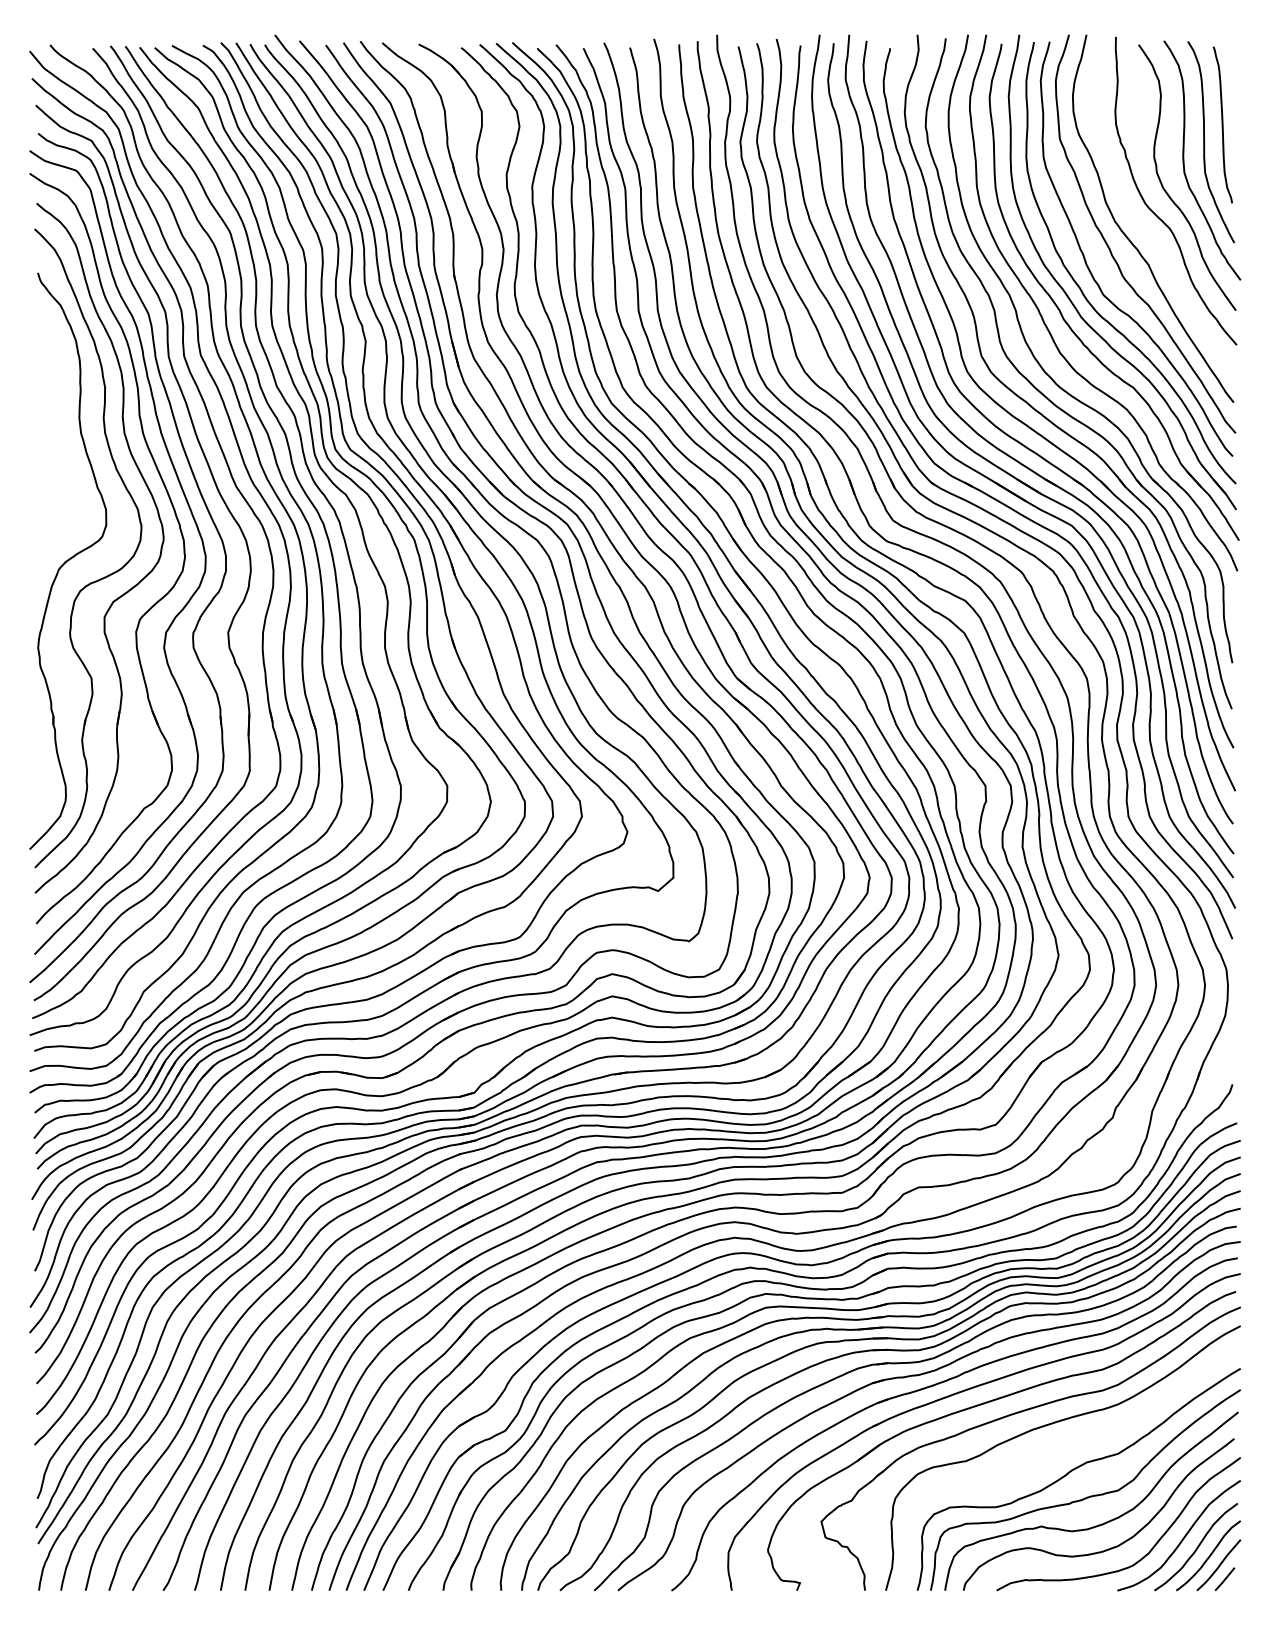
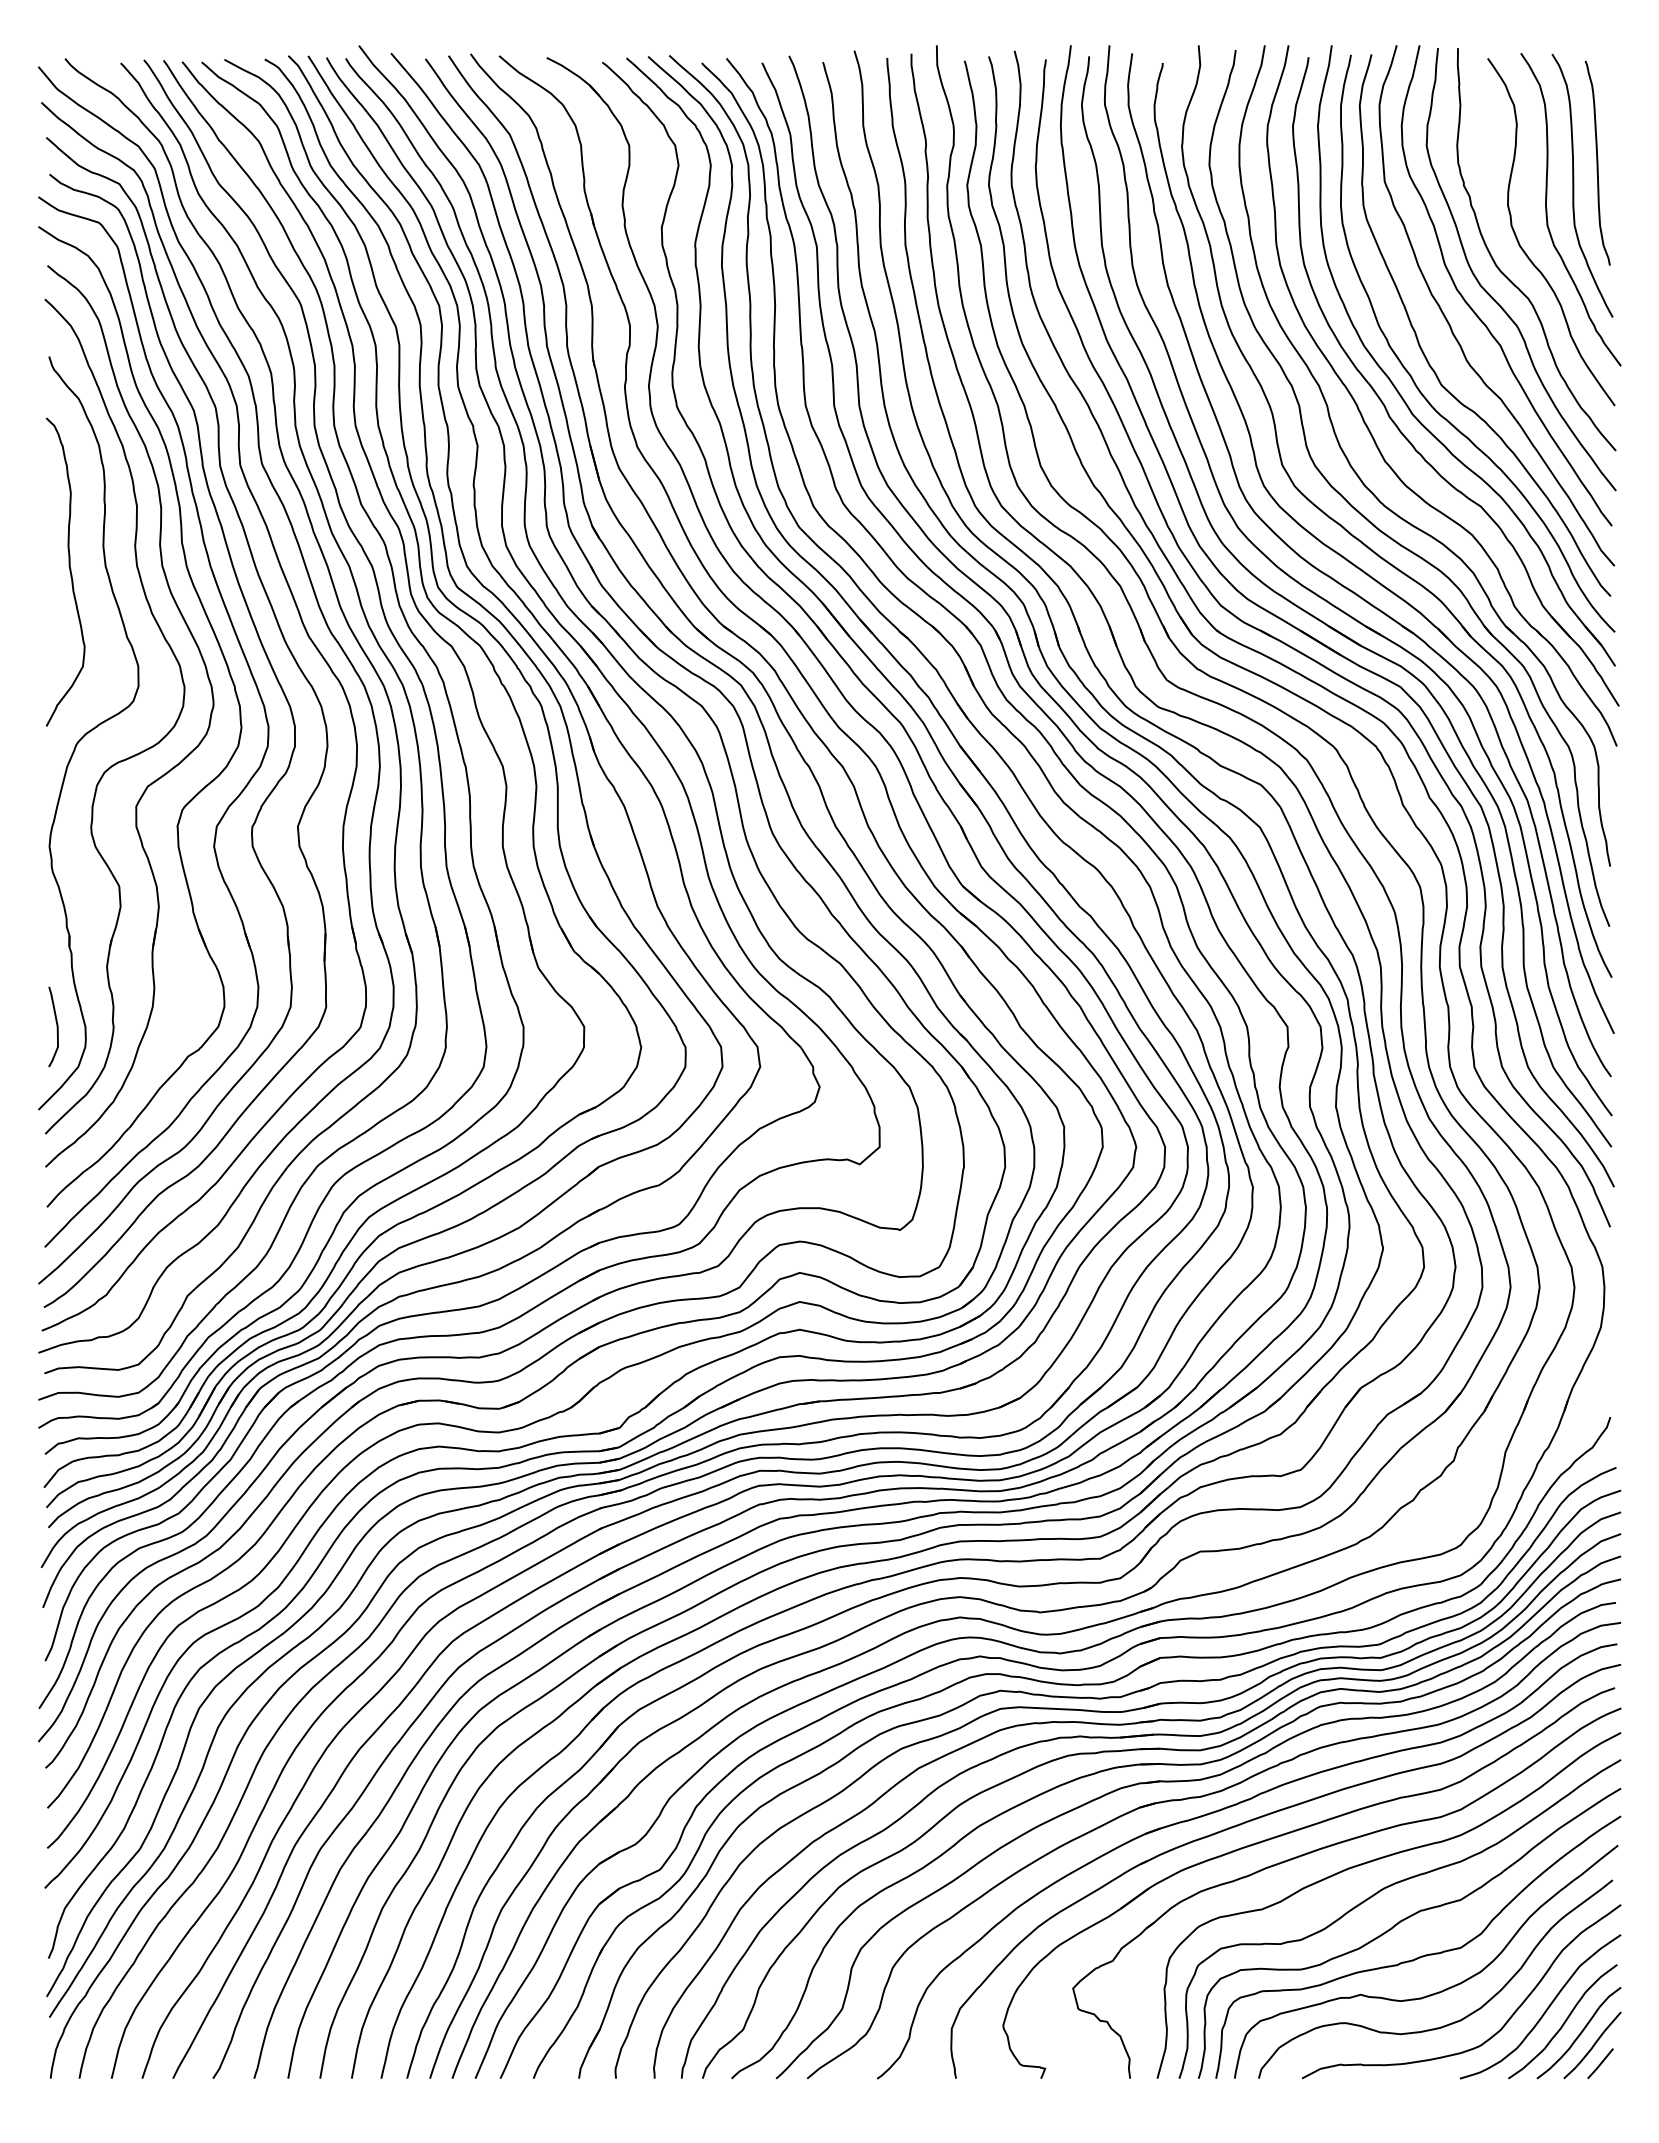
curve: (1142, 226) -> (1492, 296), added
curve: (53, 437) -> (69, 571), added
curve: (43, 785) -> (56, 1026), added
curve: (1057, 1447) -> (1381, 1891), added

